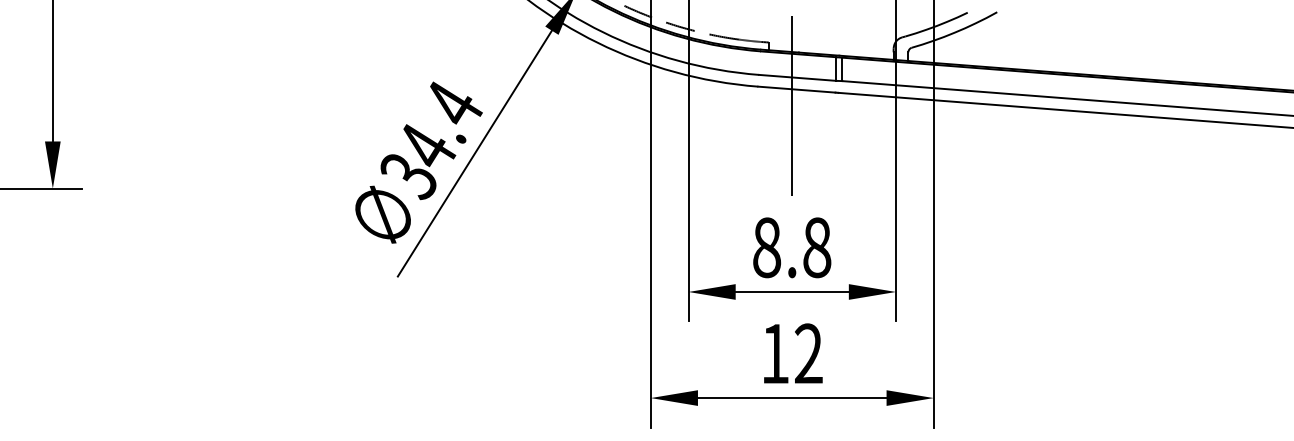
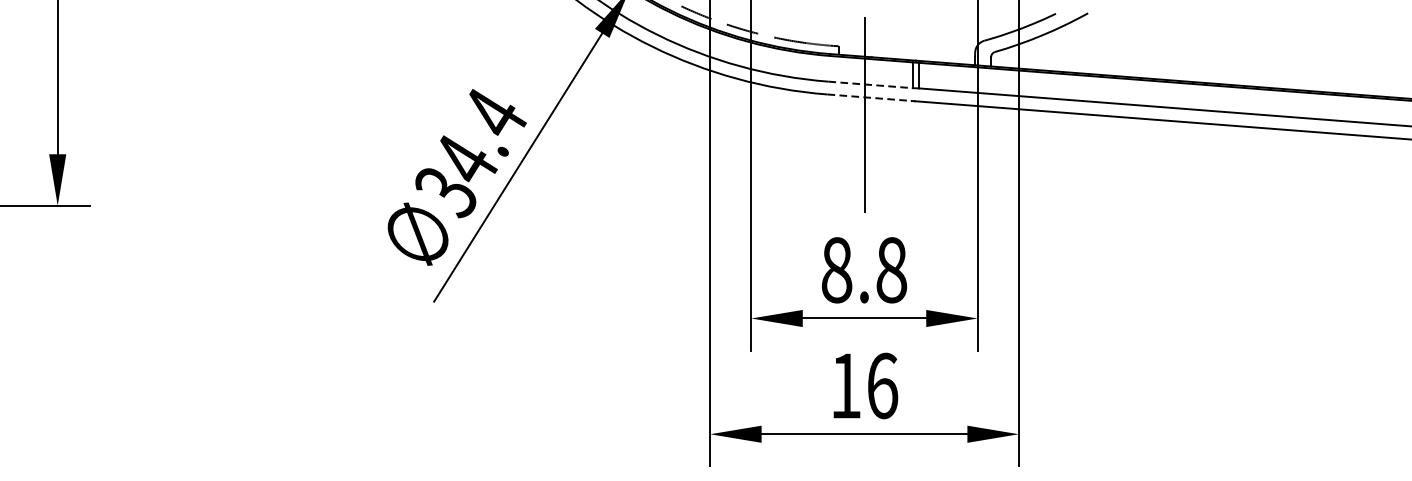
line: (797, 77) -> (870, 84), solid -> dashed
line: (796, 89) -> (869, 97), solid -> dashed
text: (809, 353) -> (883, 385), 12 -> 16

